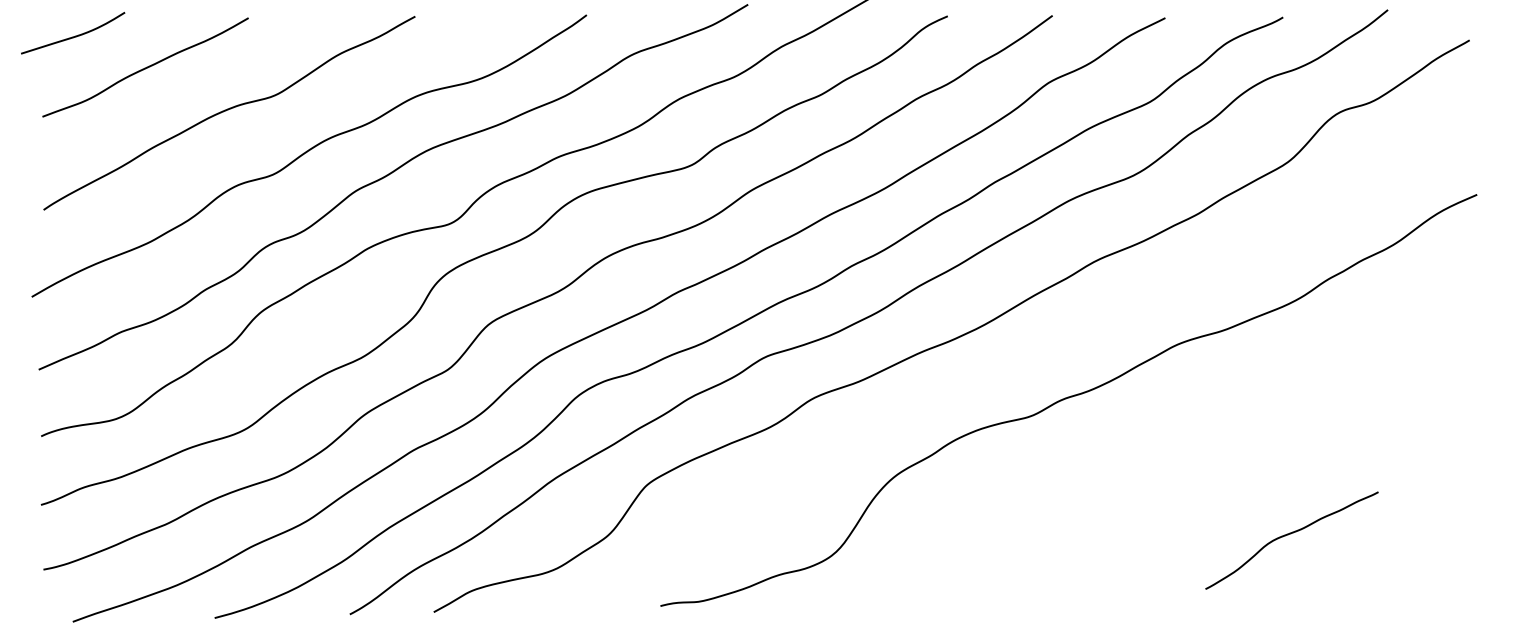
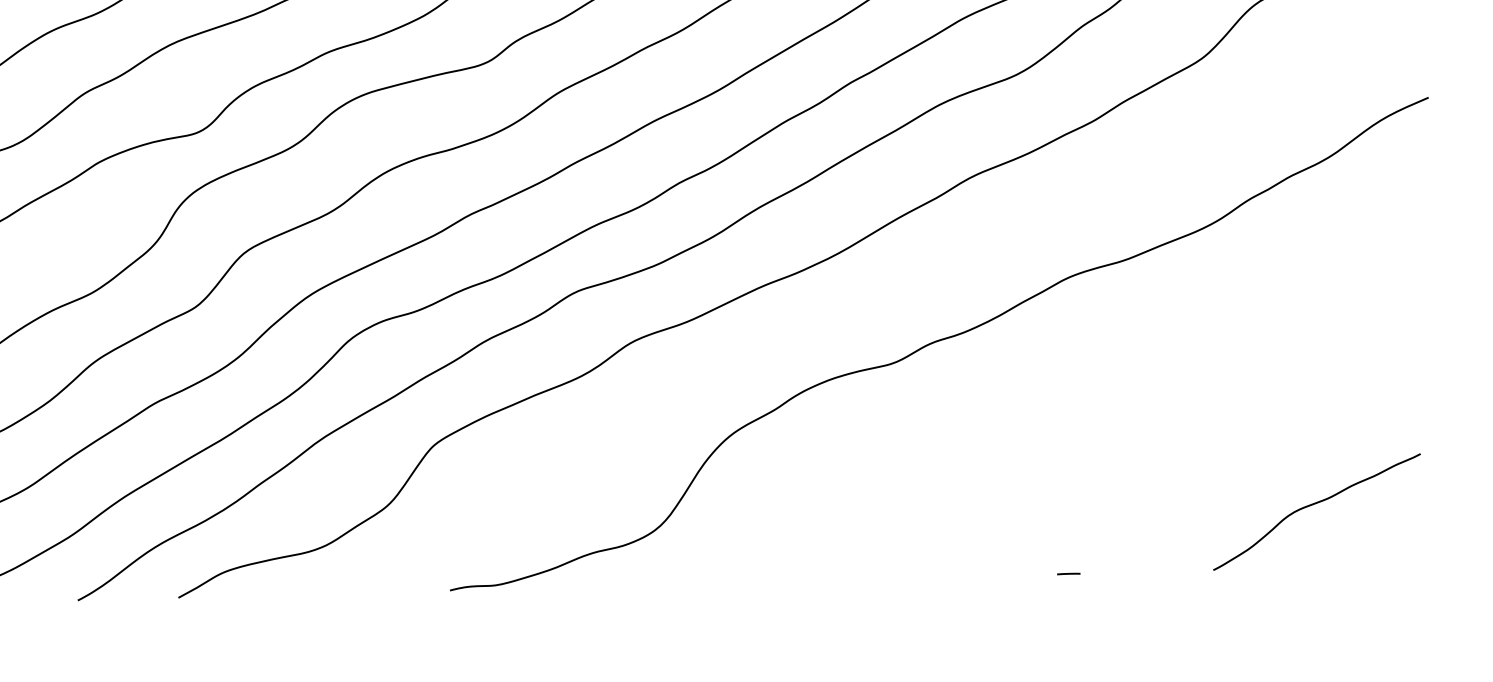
curve: (1288, 535) -> (1312, 505), moved
line: (1176, 592) -> (1068, 574), added

